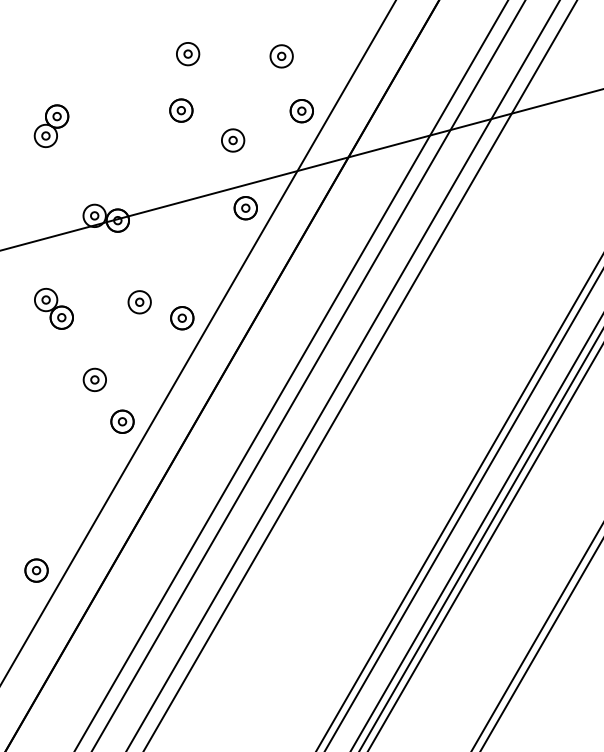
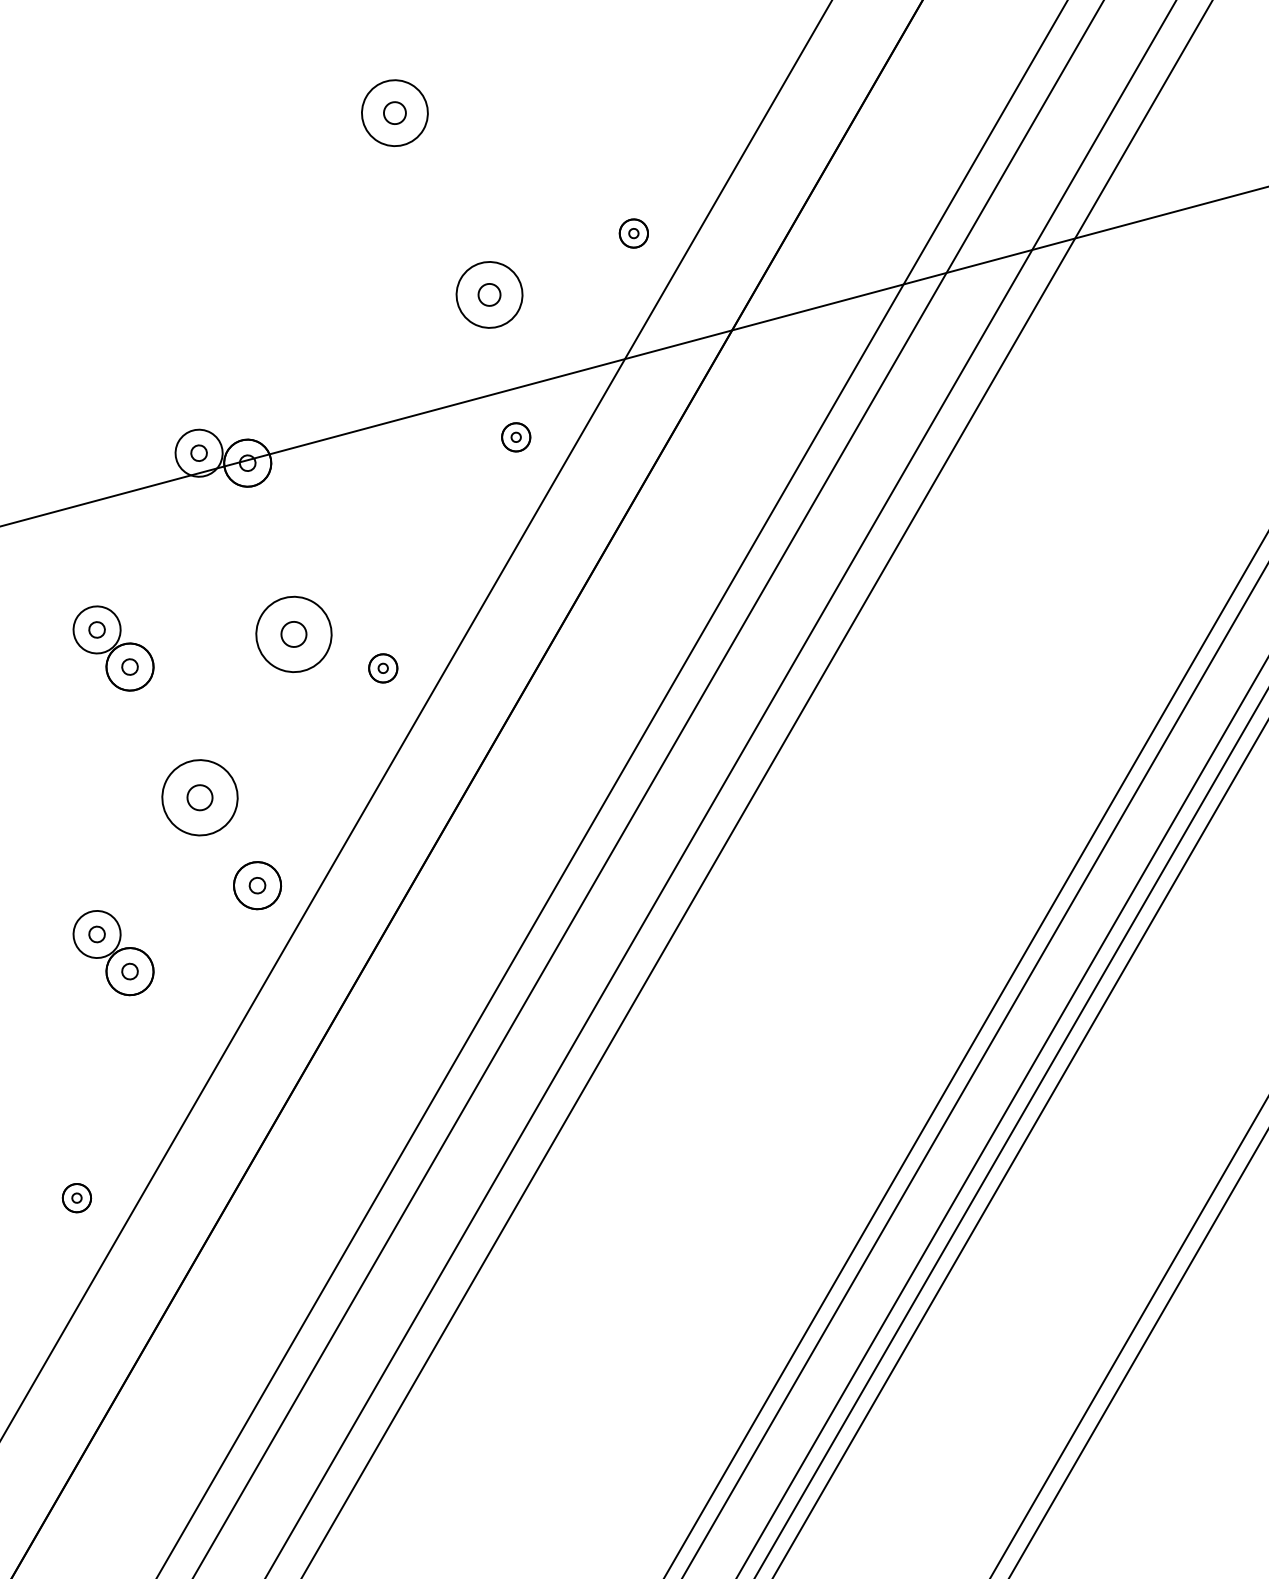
part: (188, 54) -> (396, 114), size x1.4
part: (281, 56) -> (591, 118), removed
part: (181, 110) -> (381, 231), removed
part: (301, 111) -> (633, 233), size x0.6
part: (51, 126) -> (108, 265), removed
part: (233, 140) -> (490, 294), size x1.4
part: (245, 208) -> (515, 437), size x0.6
part: (139, 302) -> (293, 635), size x1.6
part: (182, 318) -> (383, 668), size x0.6
part: (94, 379) -> (198, 796), size x1.6
part: (53, 453) -> (112, 952), added
part: (36, 570) -> (76, 1198), size x0.6

